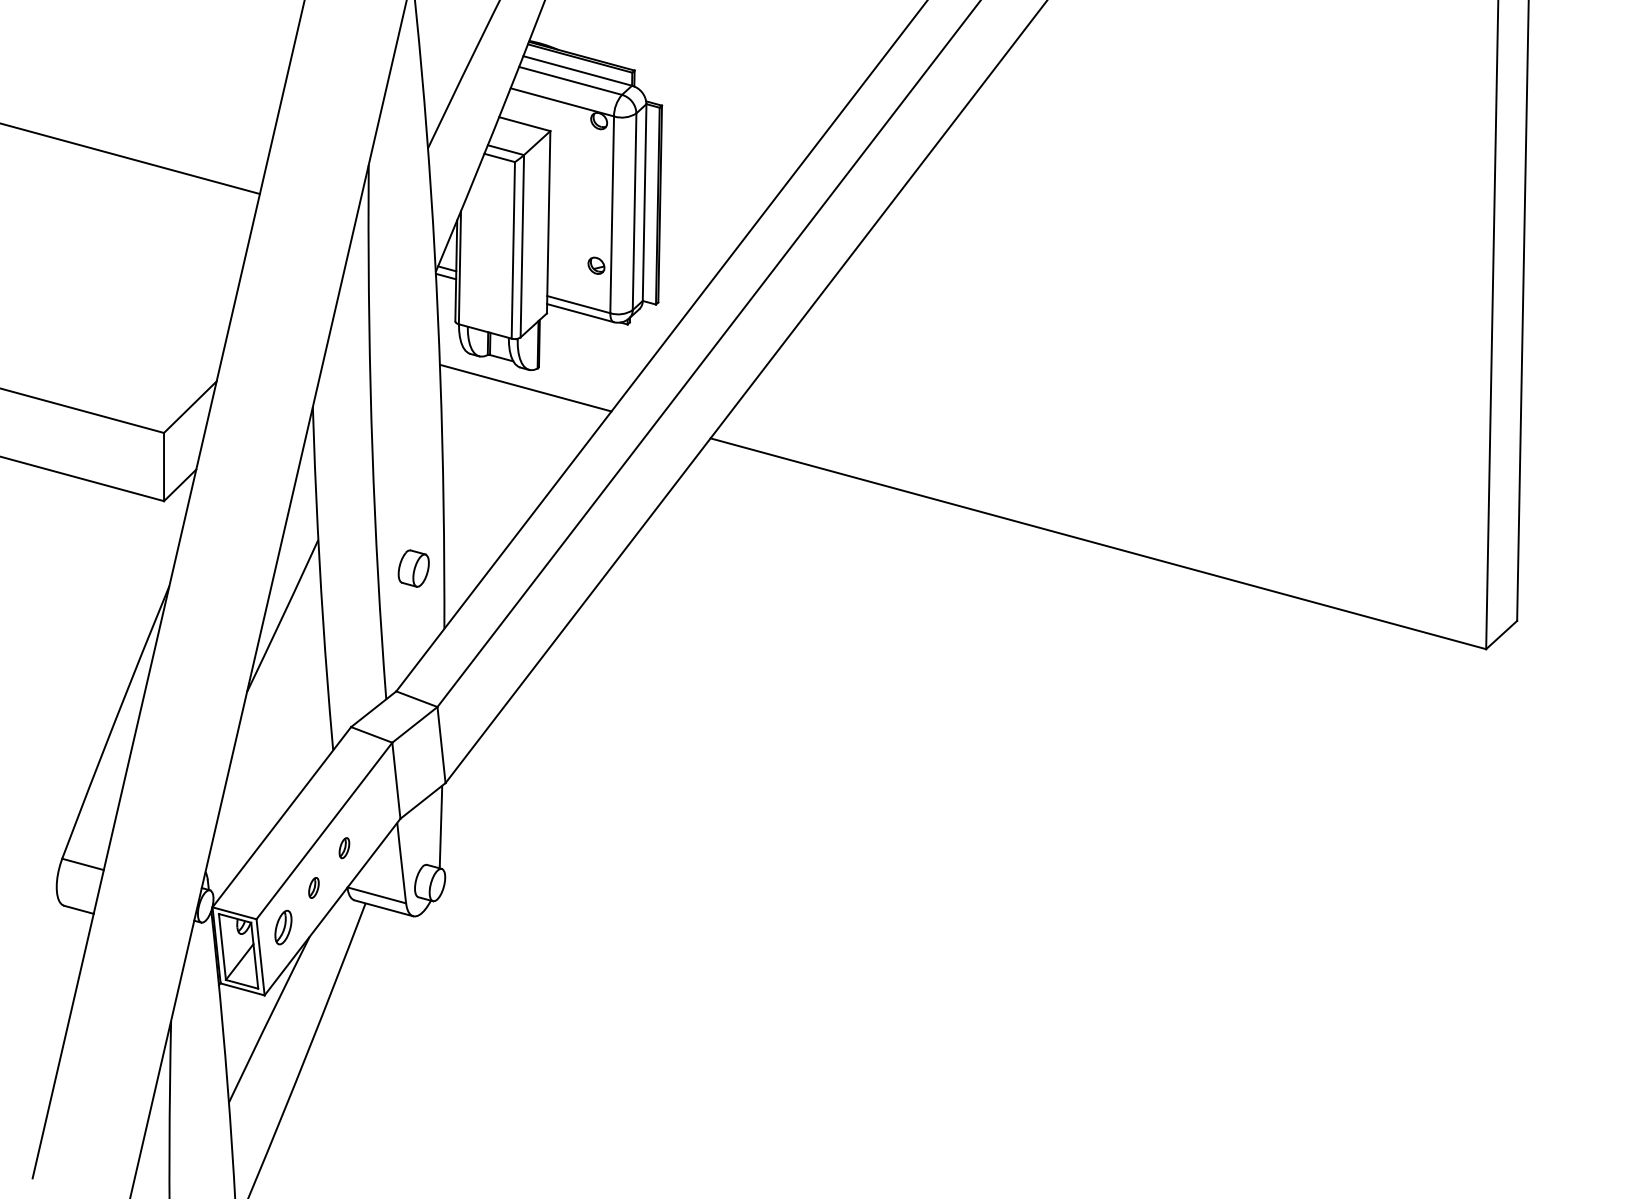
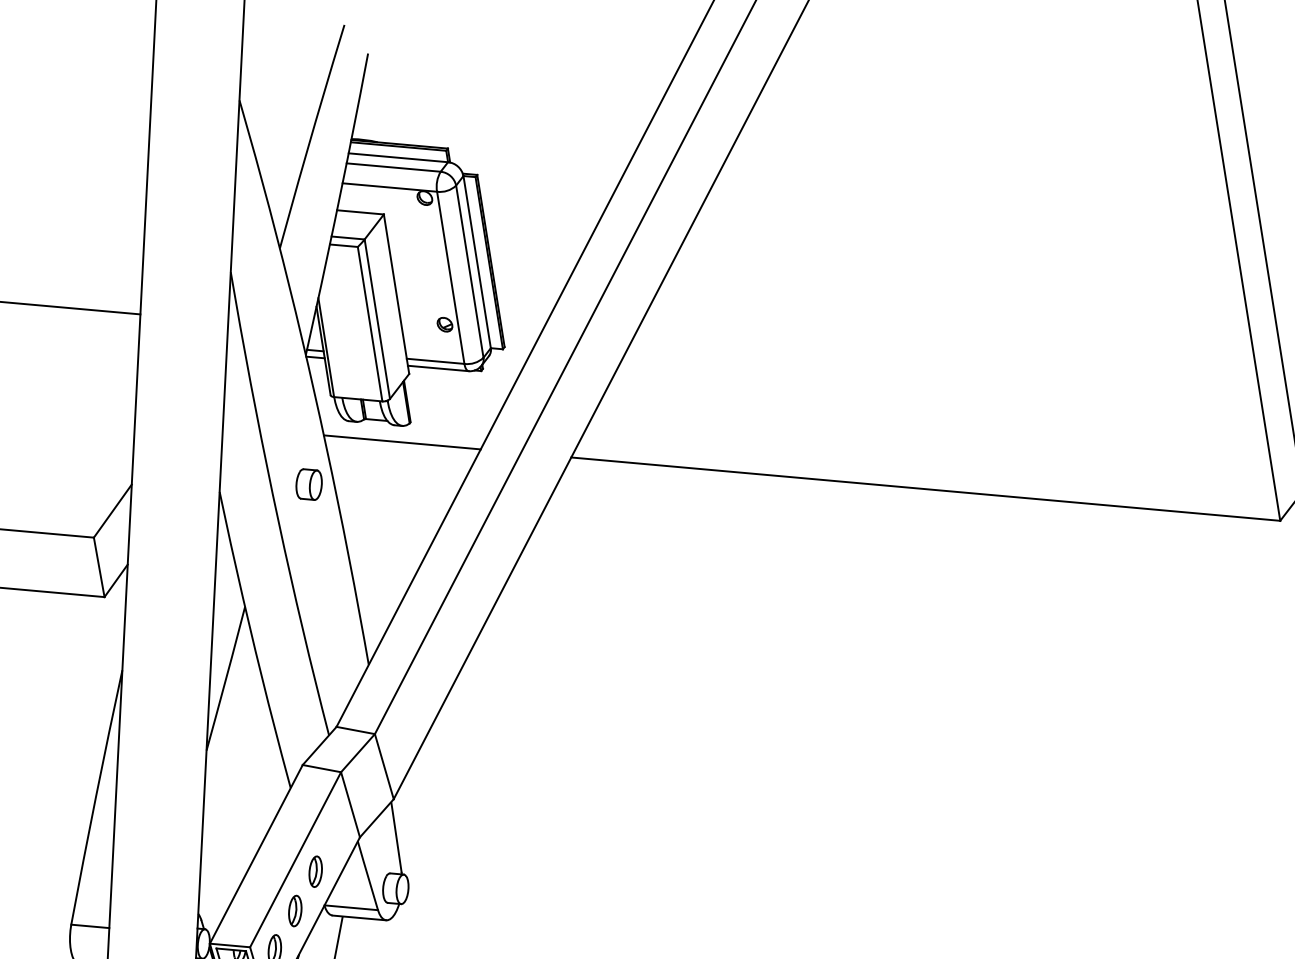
part: (413, 568) -> (308, 484), moved
part: (344, 847) -> (315, 871), size x1.67
part: (313, 887) -> (294, 910), size x1.67

